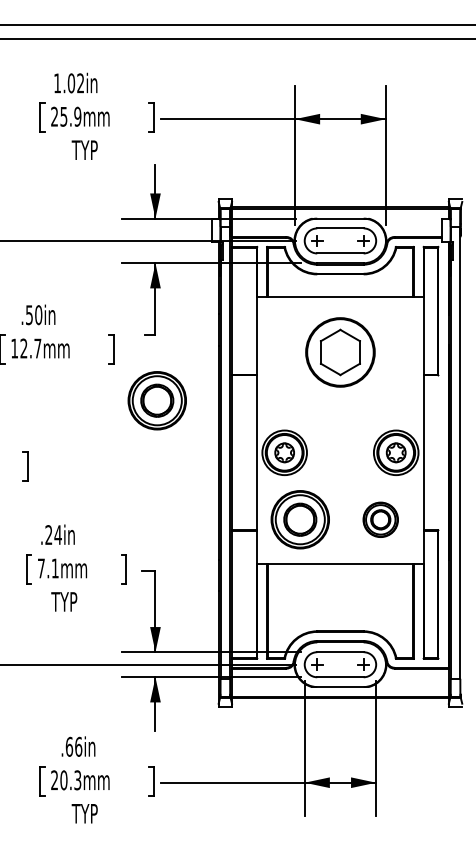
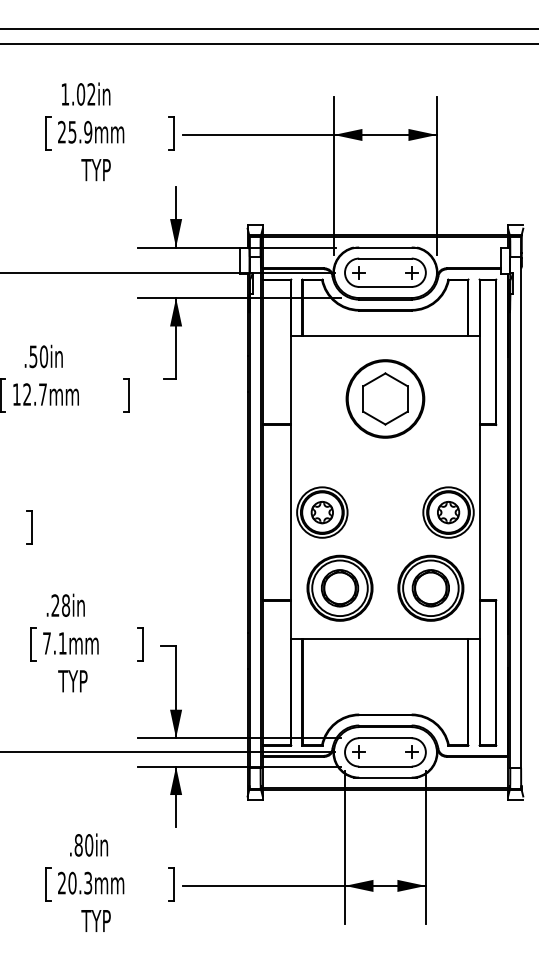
part: (156, 400) -> (177, 453), removed
part: (380, 519) -> (430, 588), size x1.67
text: (57, 535) -> (65, 606), .24in -> .28in
text: (73, 746) -> (83, 844), .66in -> .80in

